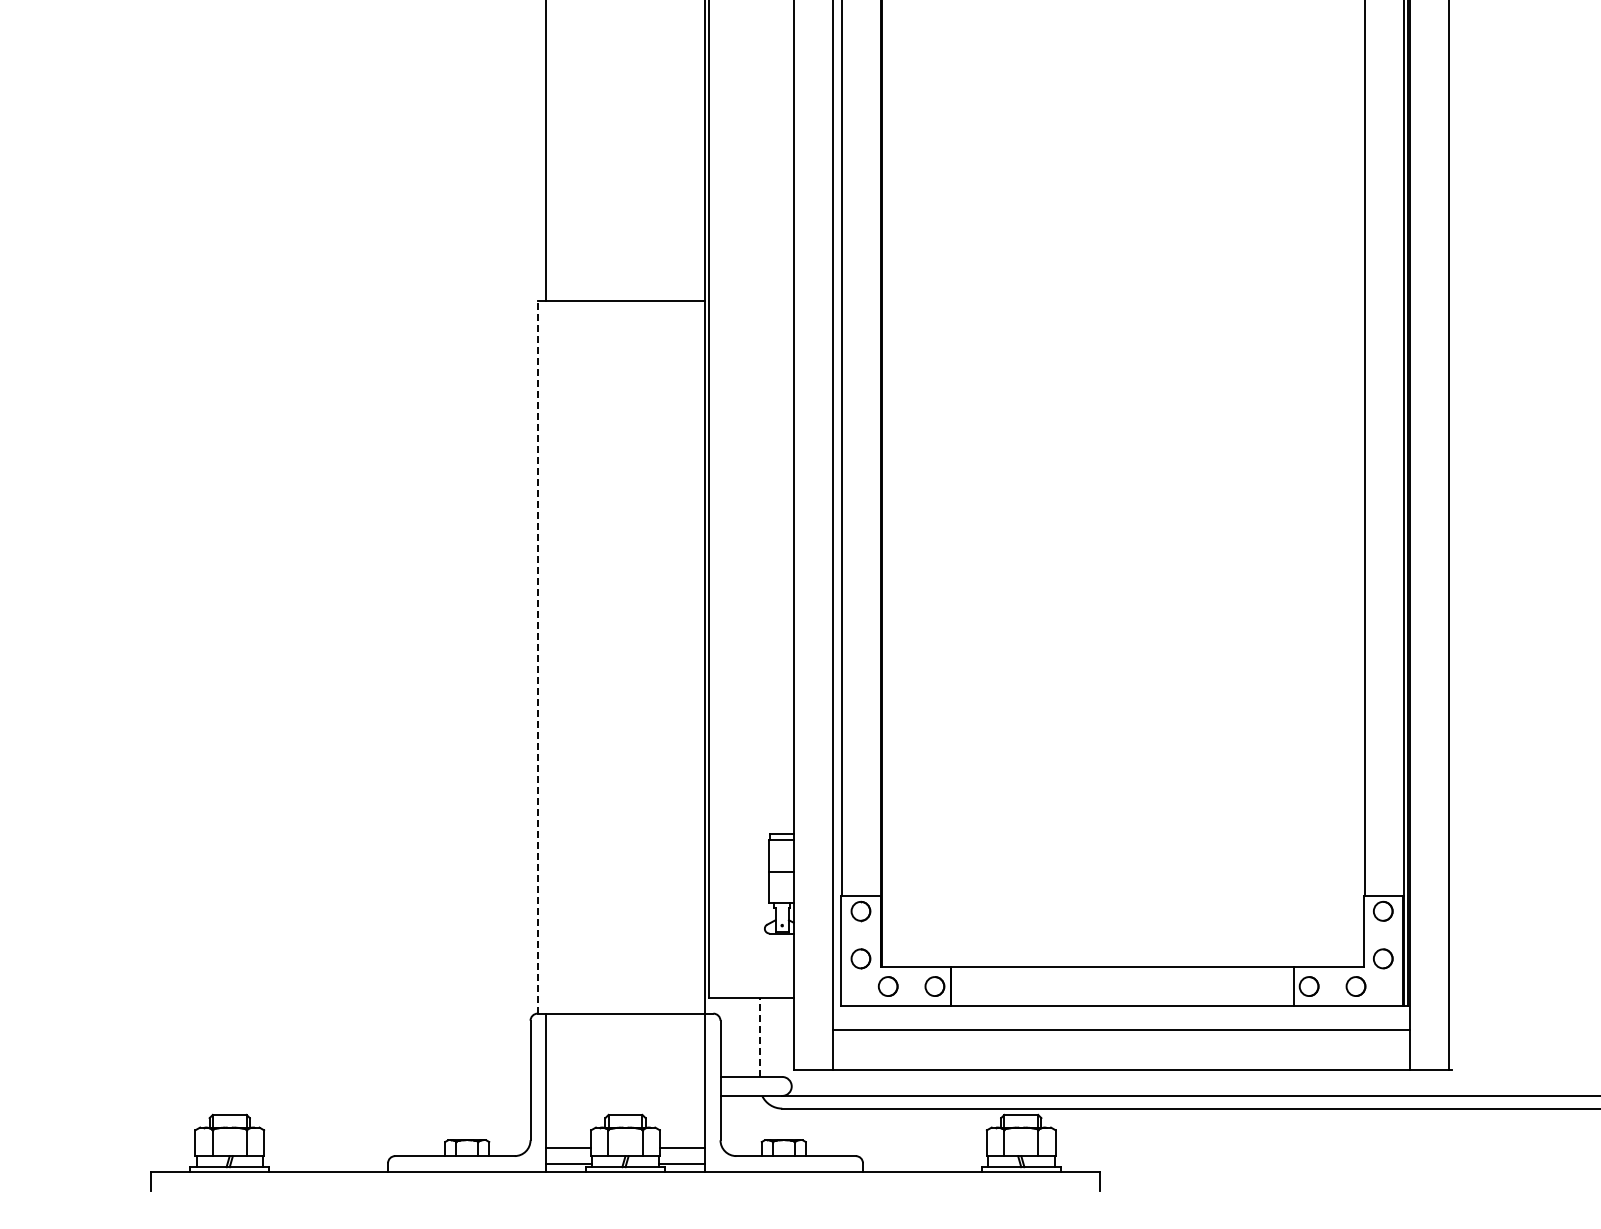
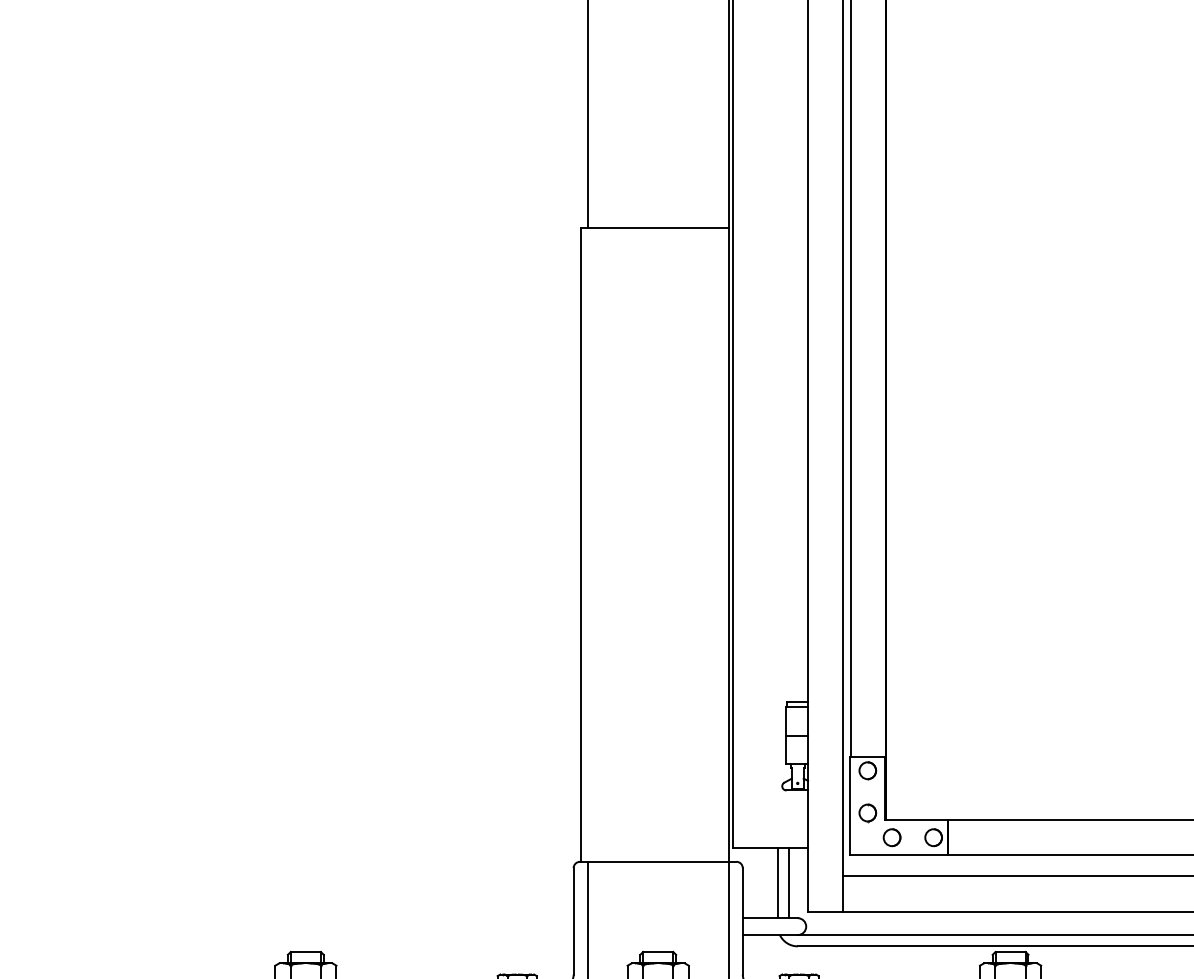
line: (538, 656) -> (580, 543), dashed -> solid
line: (772, 1036) -> (789, 882), added
line: (760, 1037) -> (778, 883), dashed -> solid

